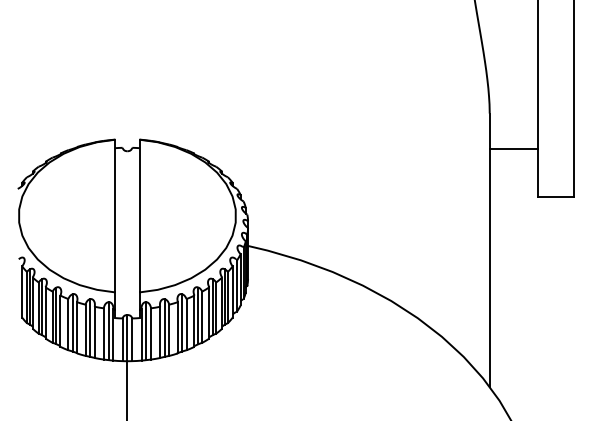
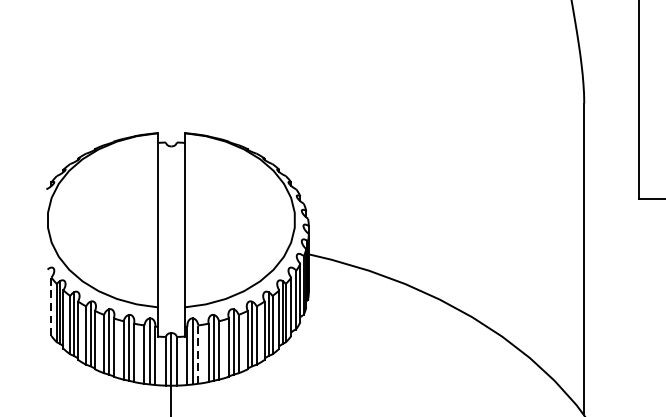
line: (513, 148) -> (611, 143), removed
line: (22, 291) -> (51, 306), solid -> dashed
line: (151, 333) -> (198, 354), solid -> dashed

